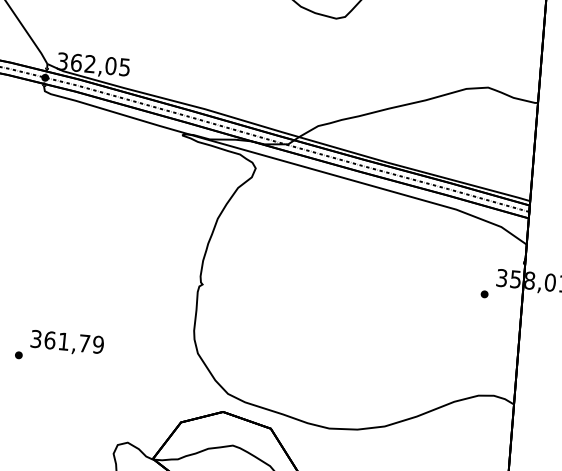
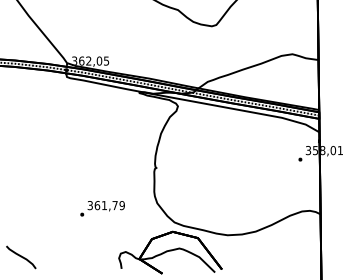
text: (59, 346) -> (102, 208), moved

